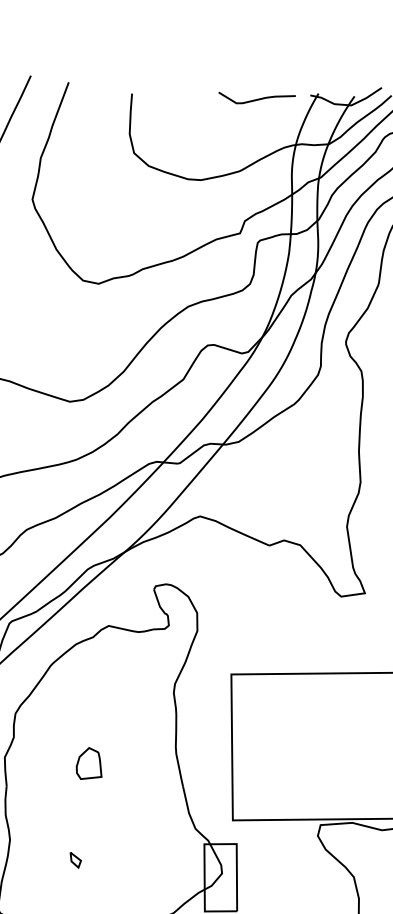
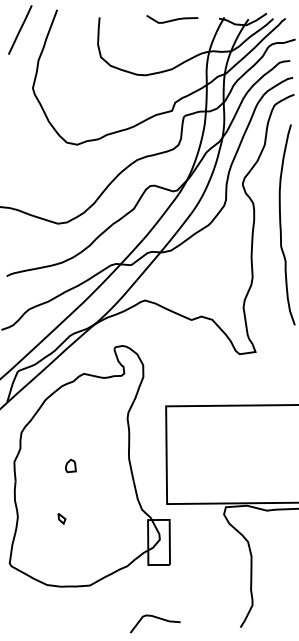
curve: (257, 98) -> (172, 19), moved
part: (88, 762) -> (70, 465), size x0.6
part: (75, 859) -> (61, 518), moved

